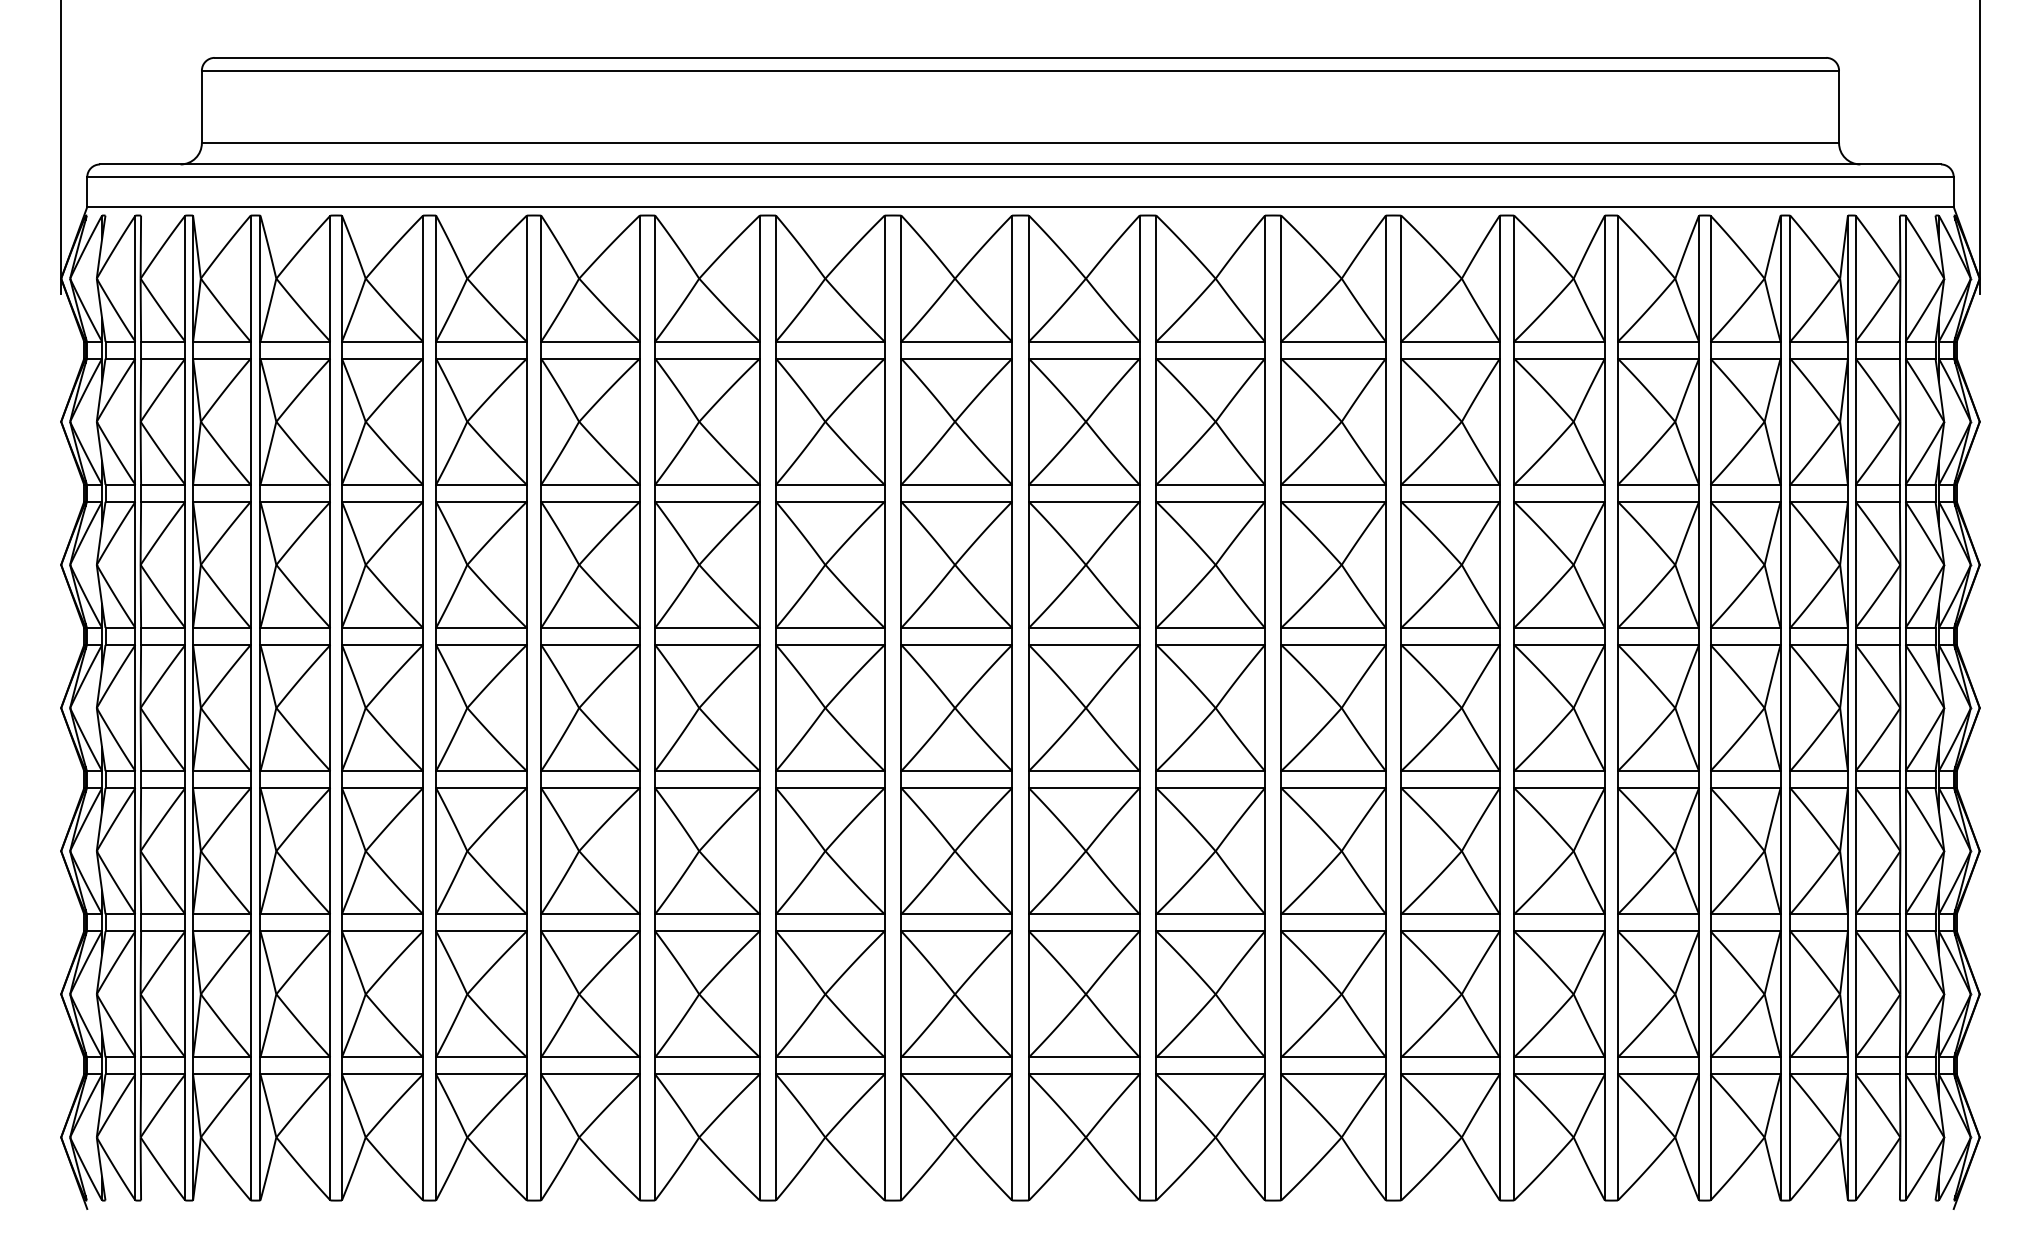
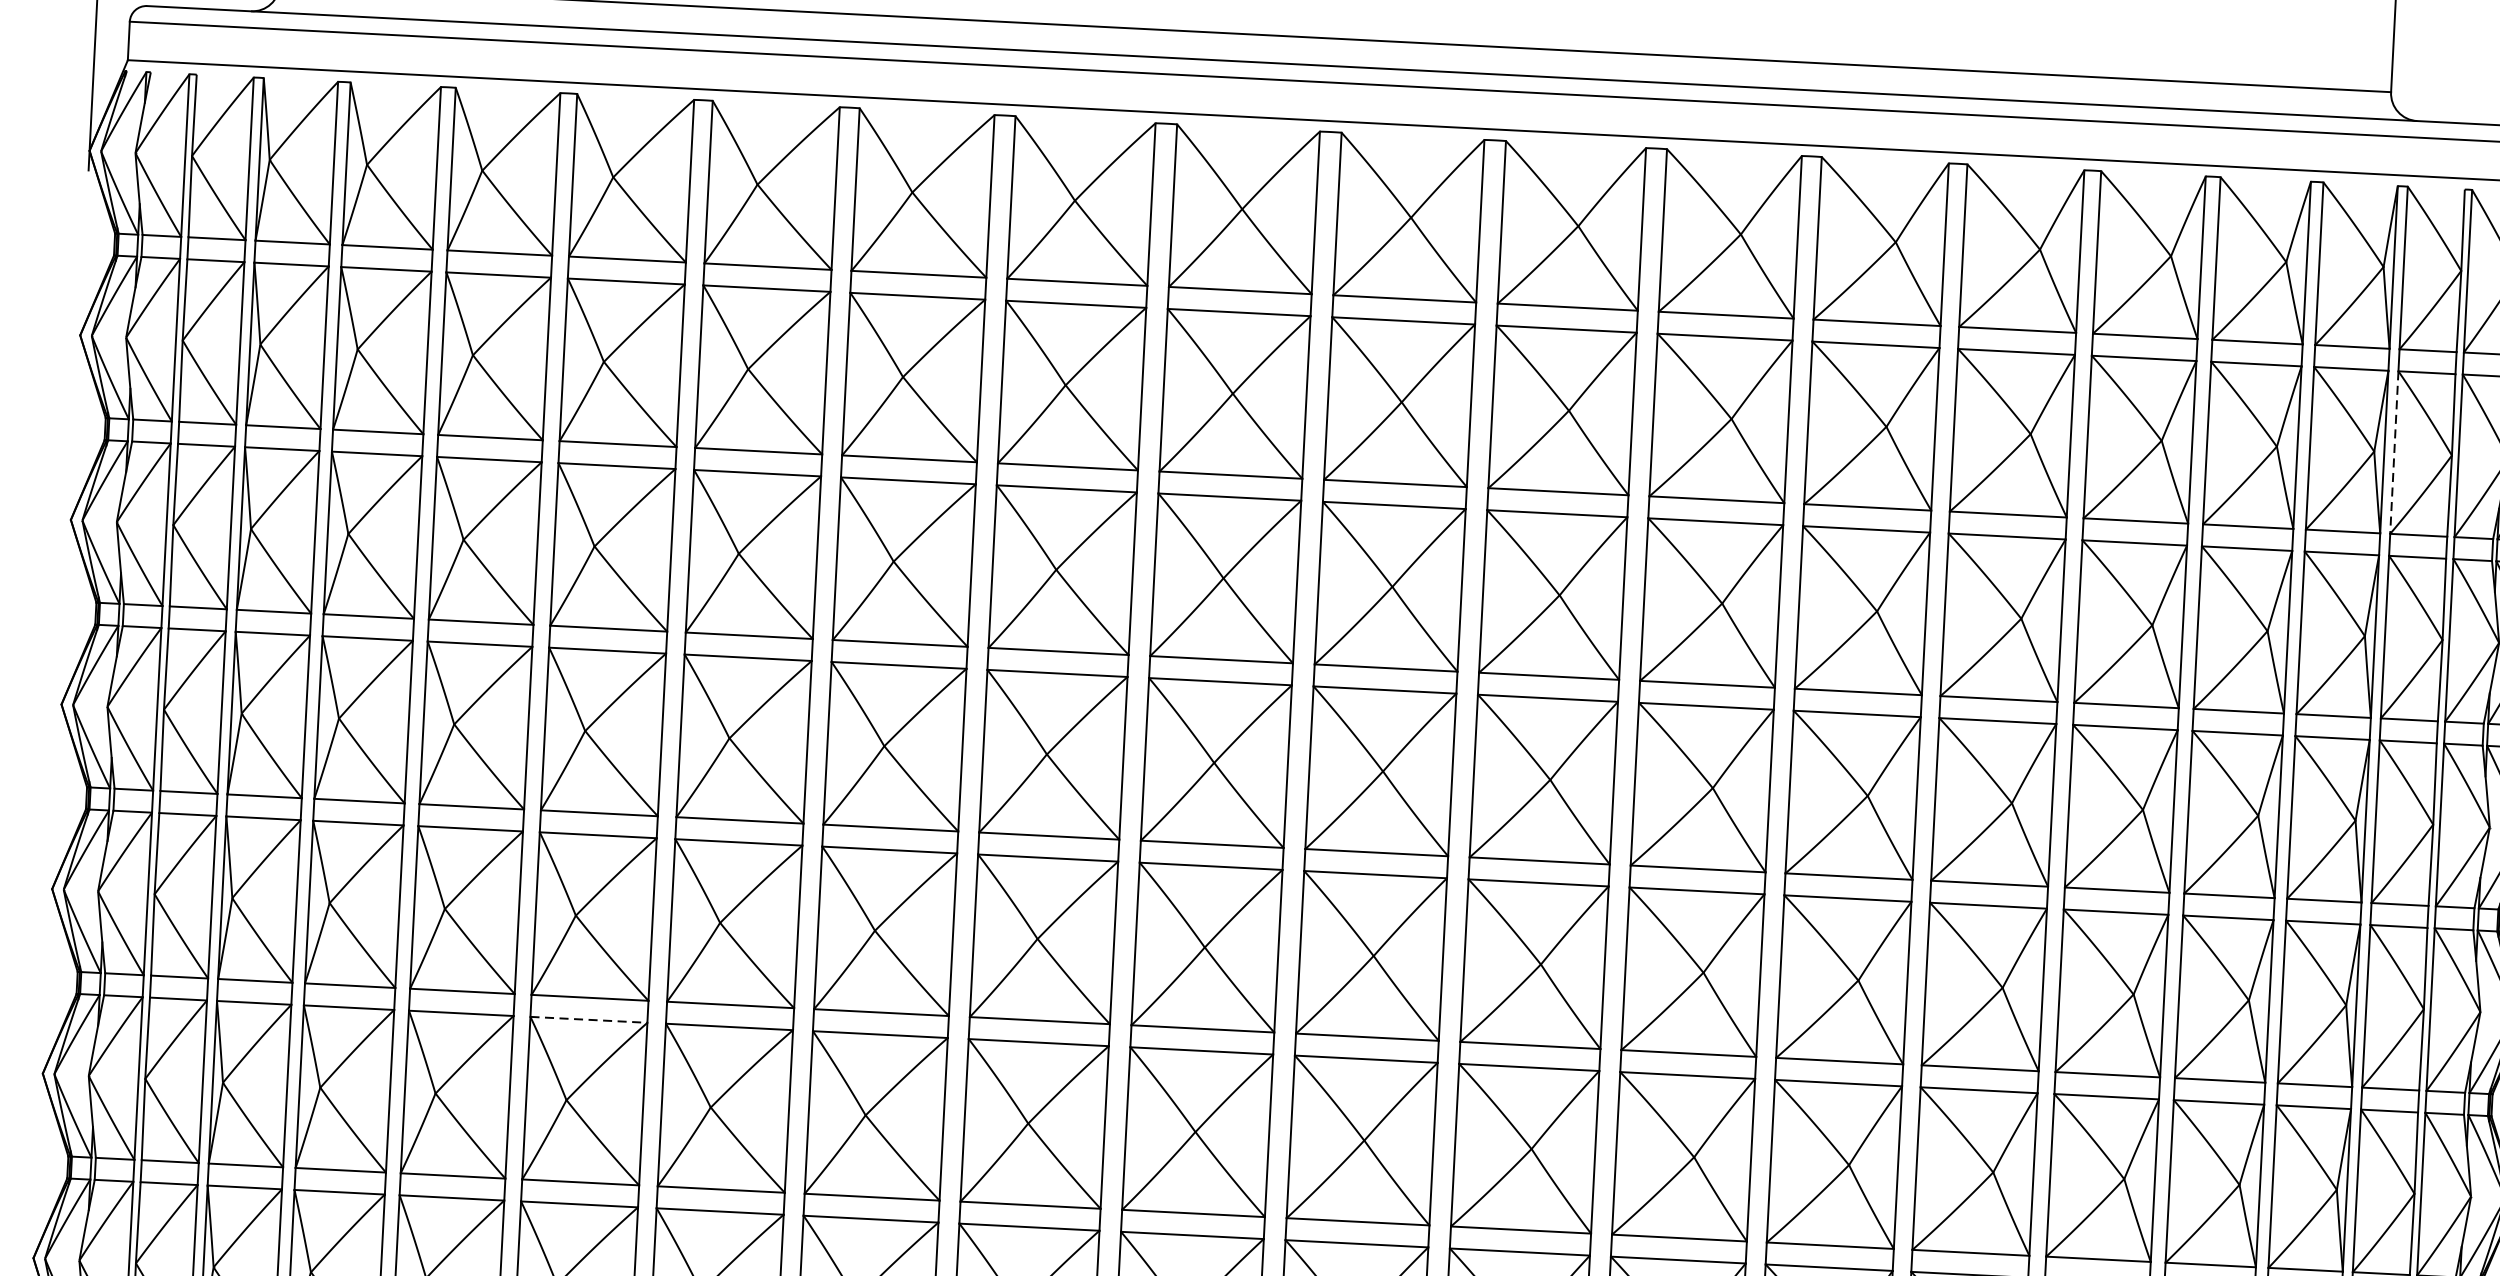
line: (1855, 422) -> (2394, 453), solid -> dashed
line: (481, 931) -> (588, 1020), solid -> dashed

